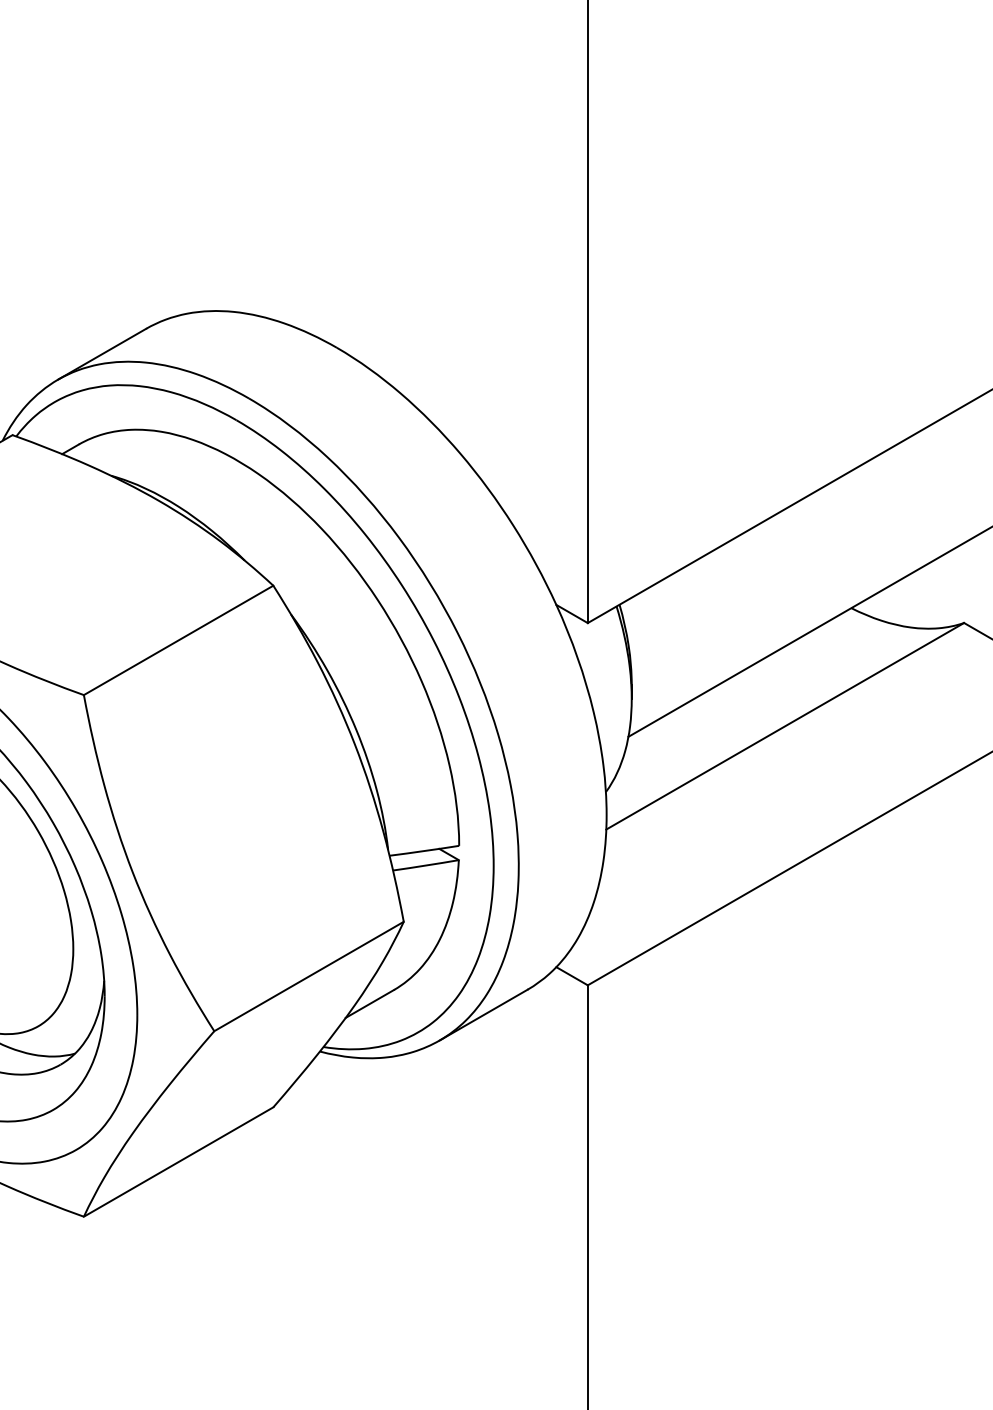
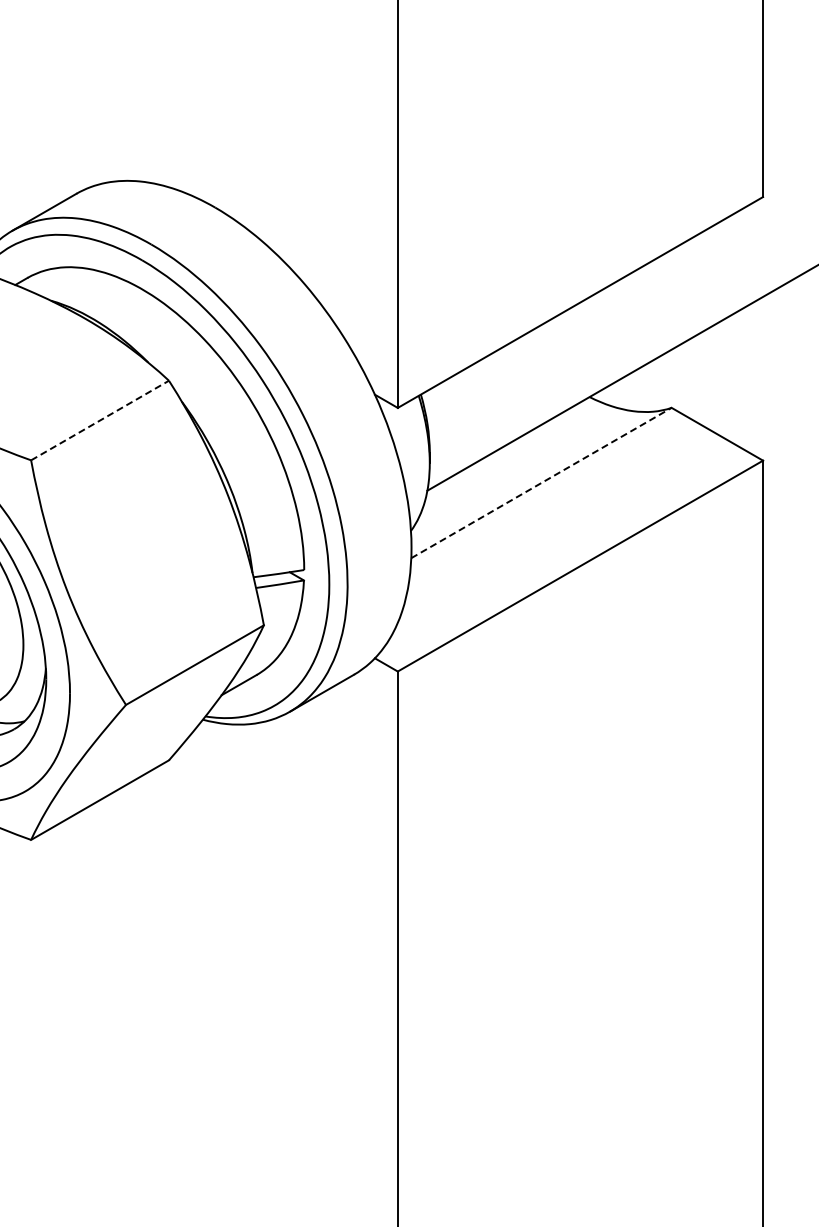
line: (179, 640) -> (100, 420), solid -> dashed
line: (785, 725) -> (541, 482), solid -> dashed

